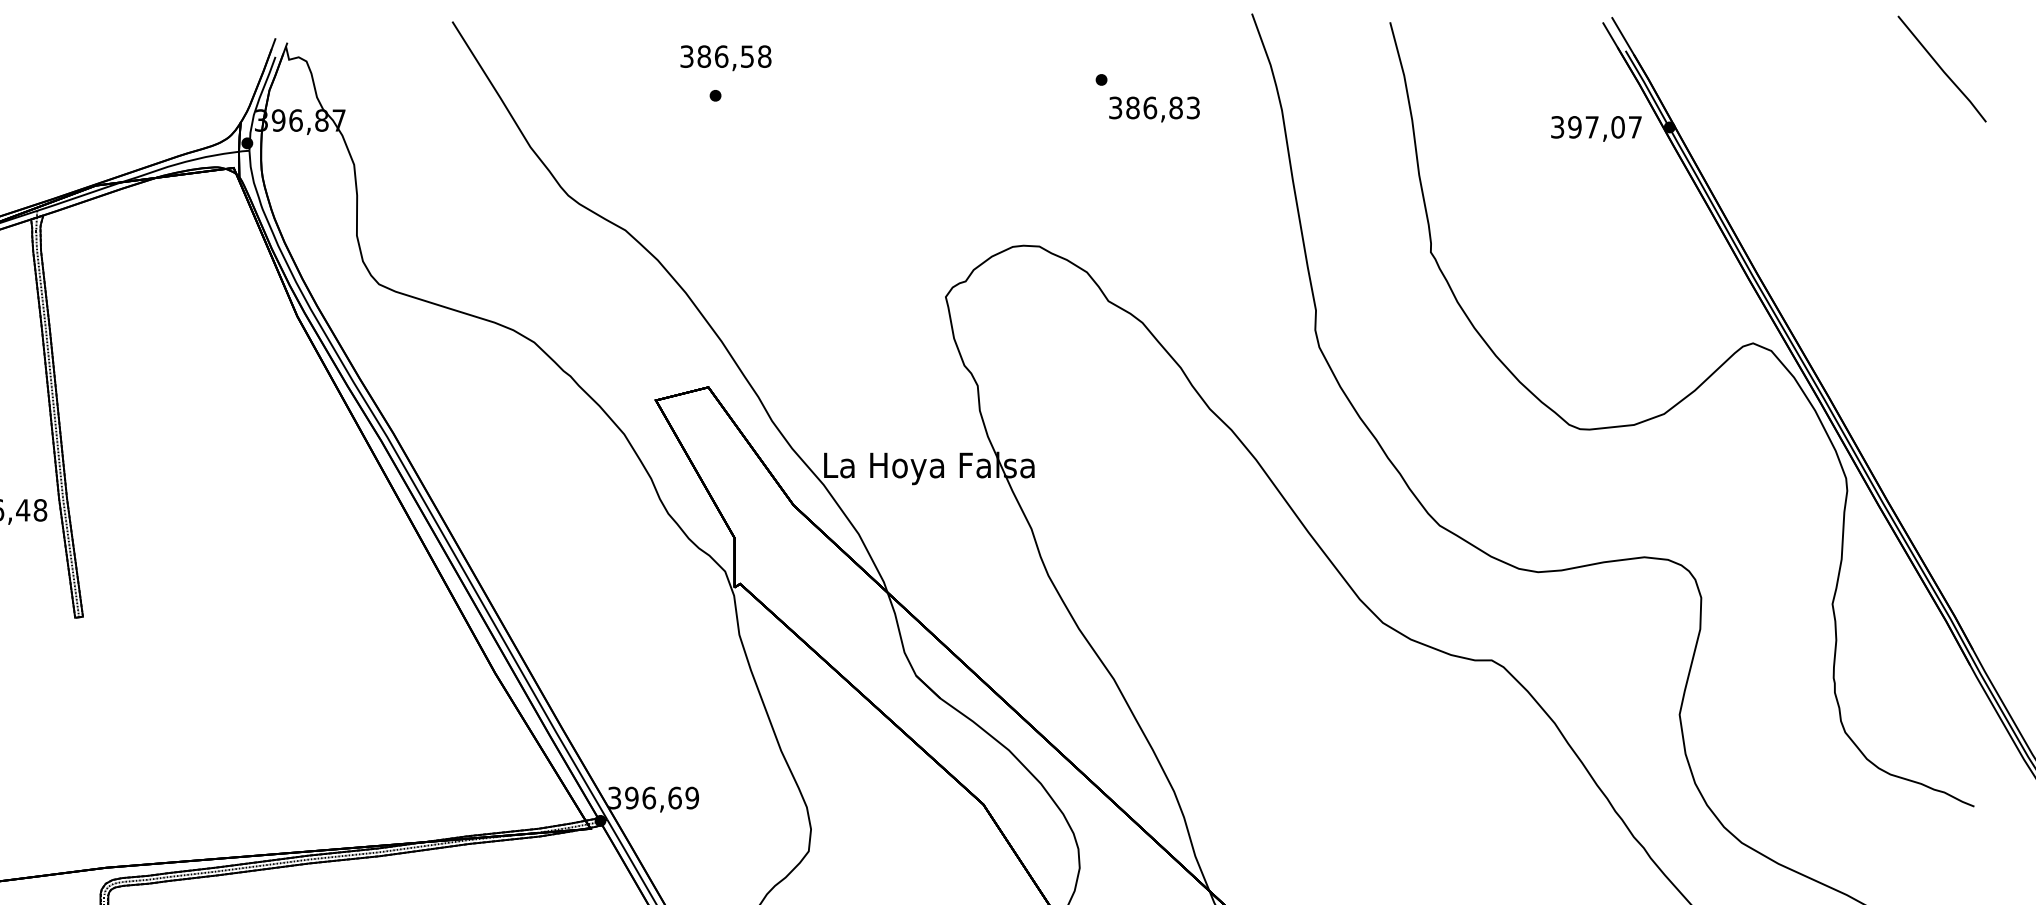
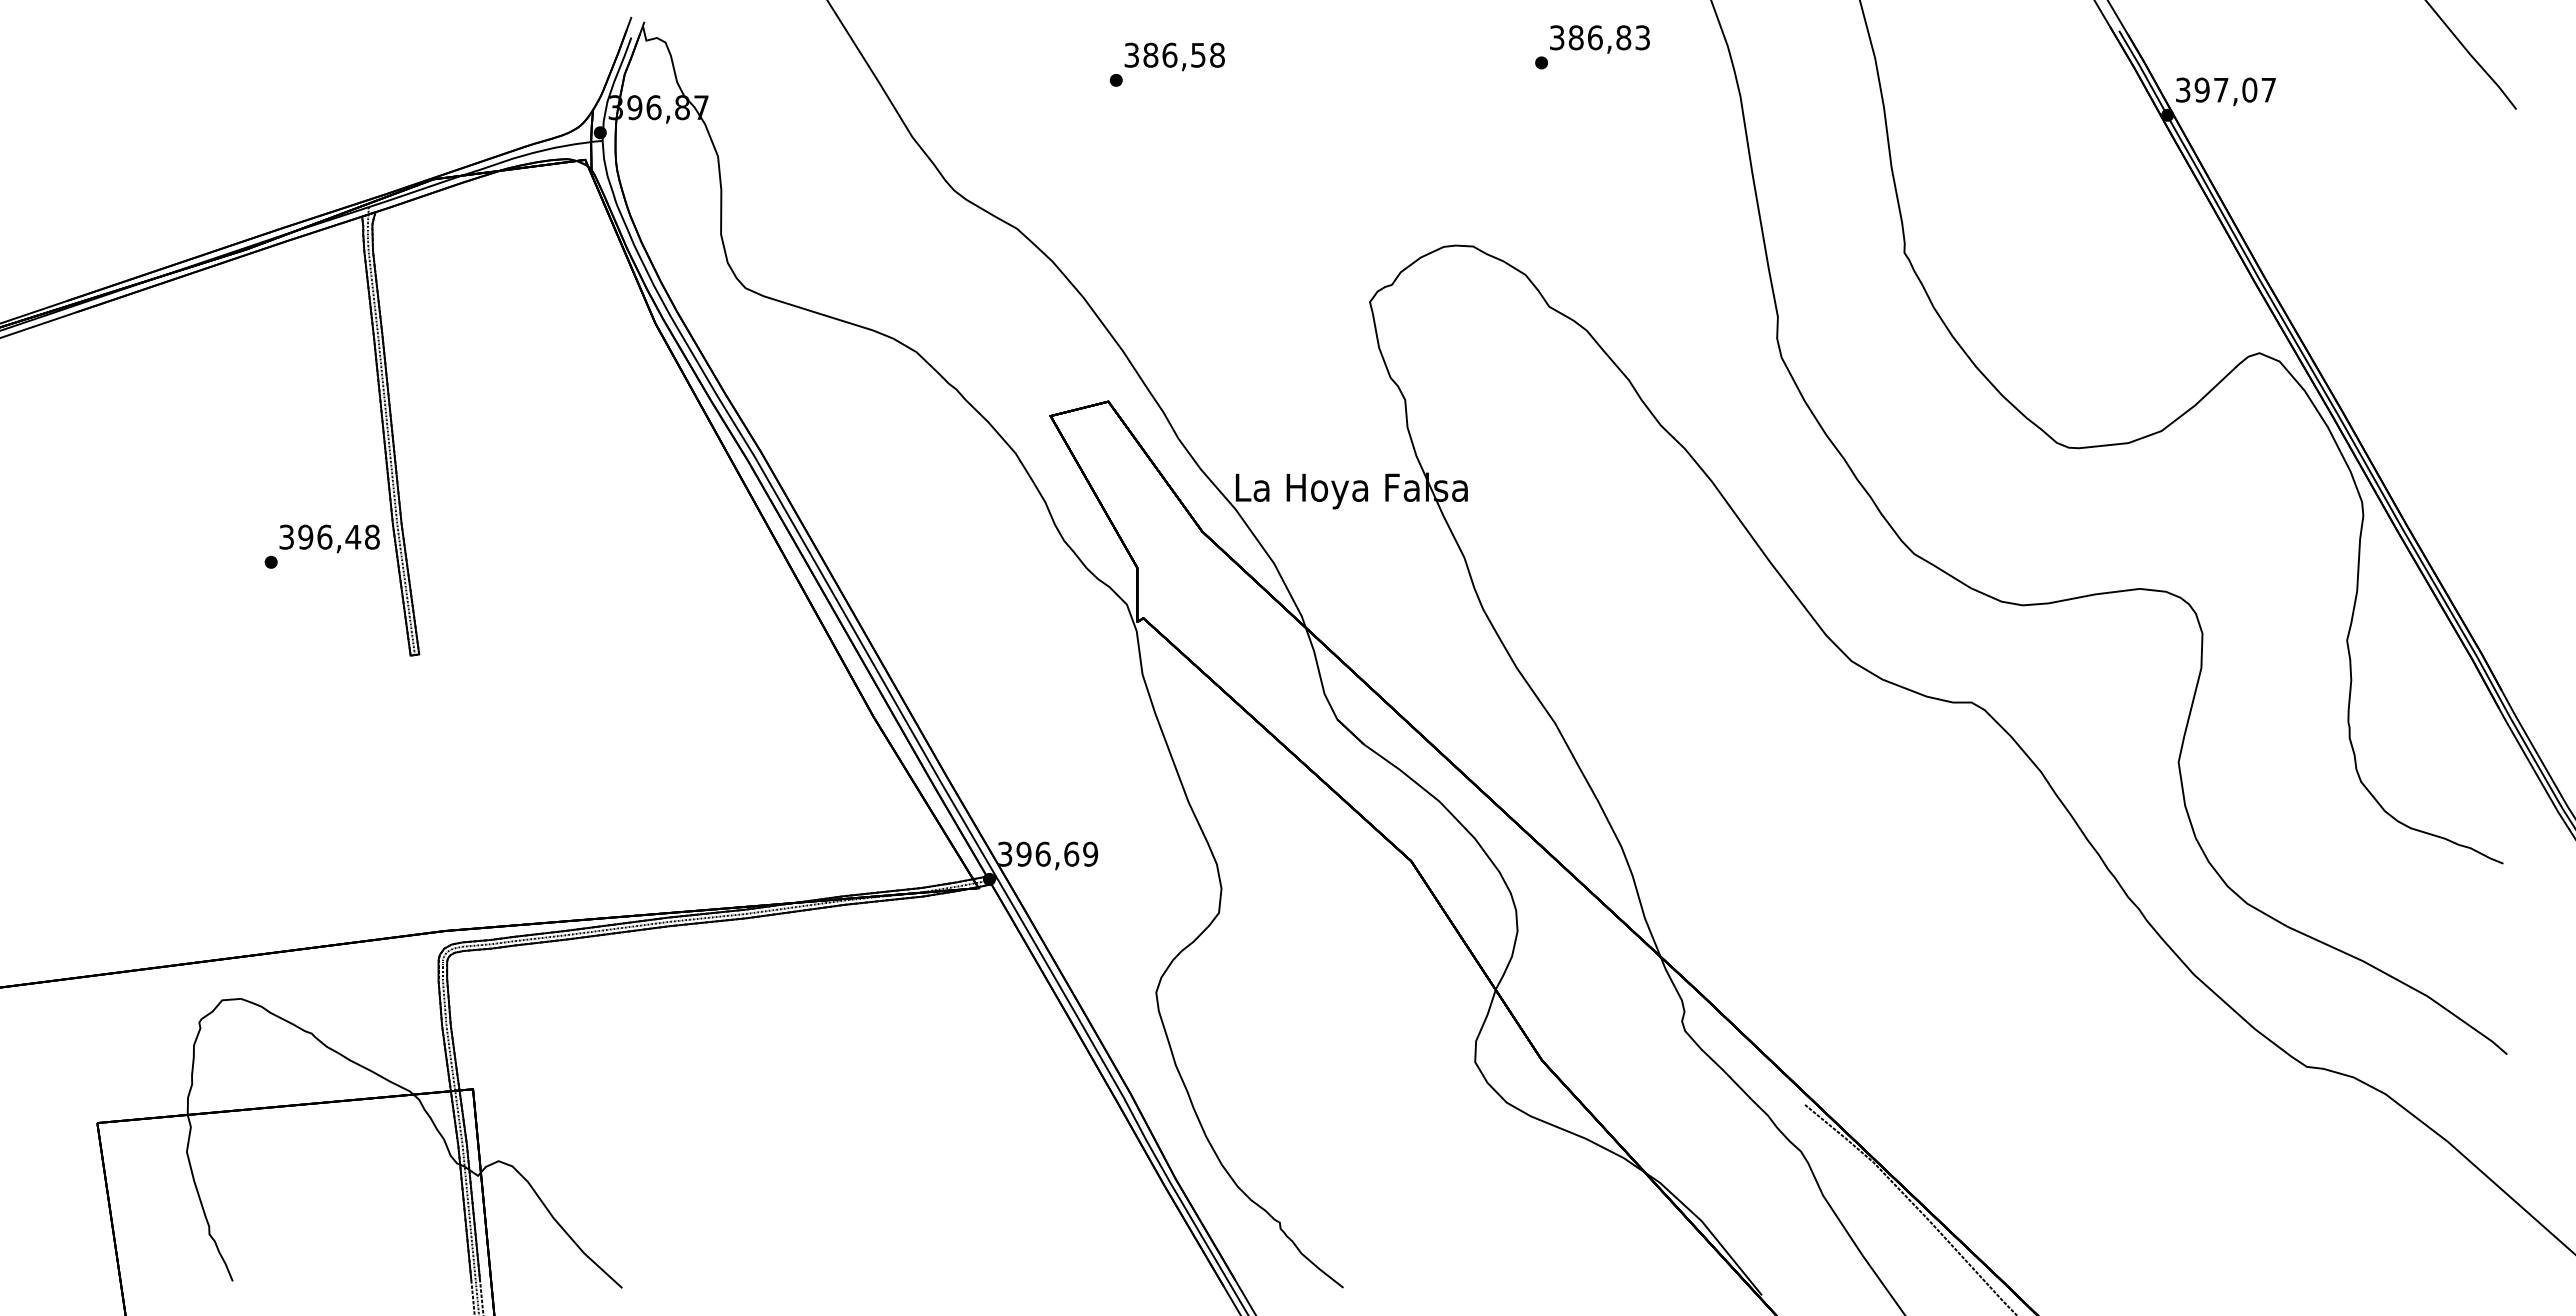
text: (725, 57) -> (1174, 56), moved
text: (1154, 109) -> (1599, 39), moved
text: (1596, 128) -> (2225, 91), moved

